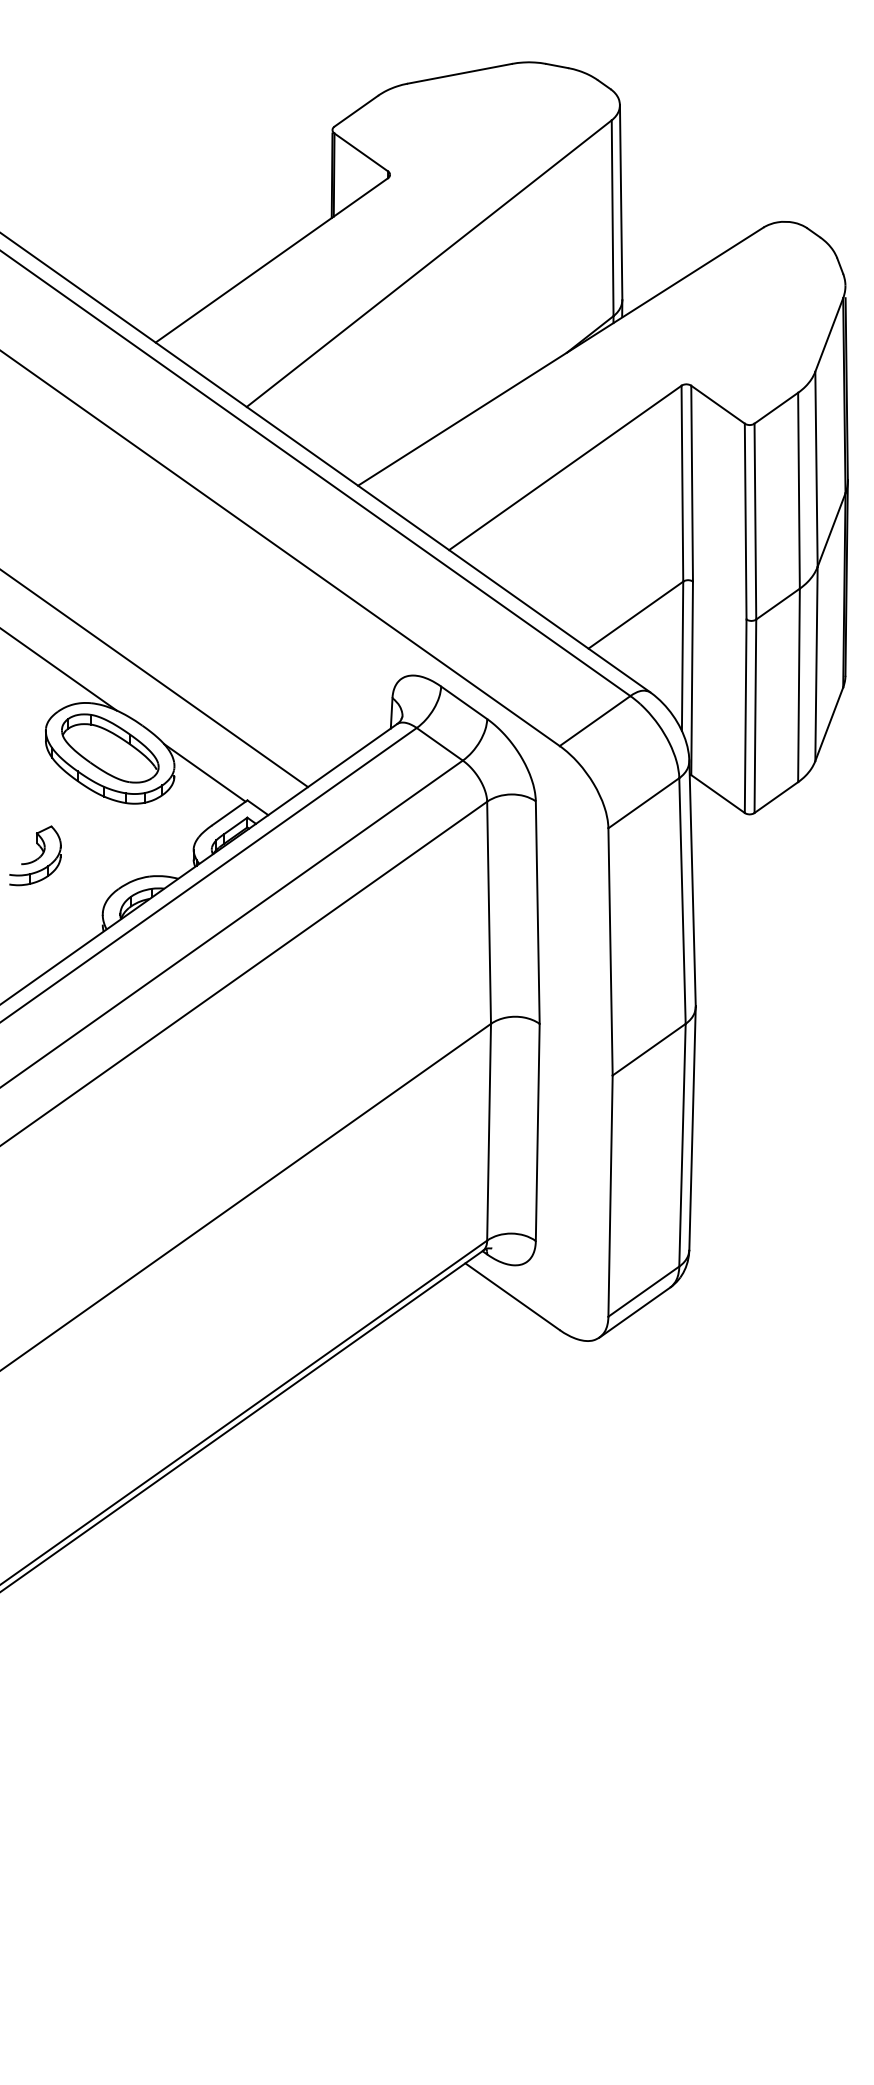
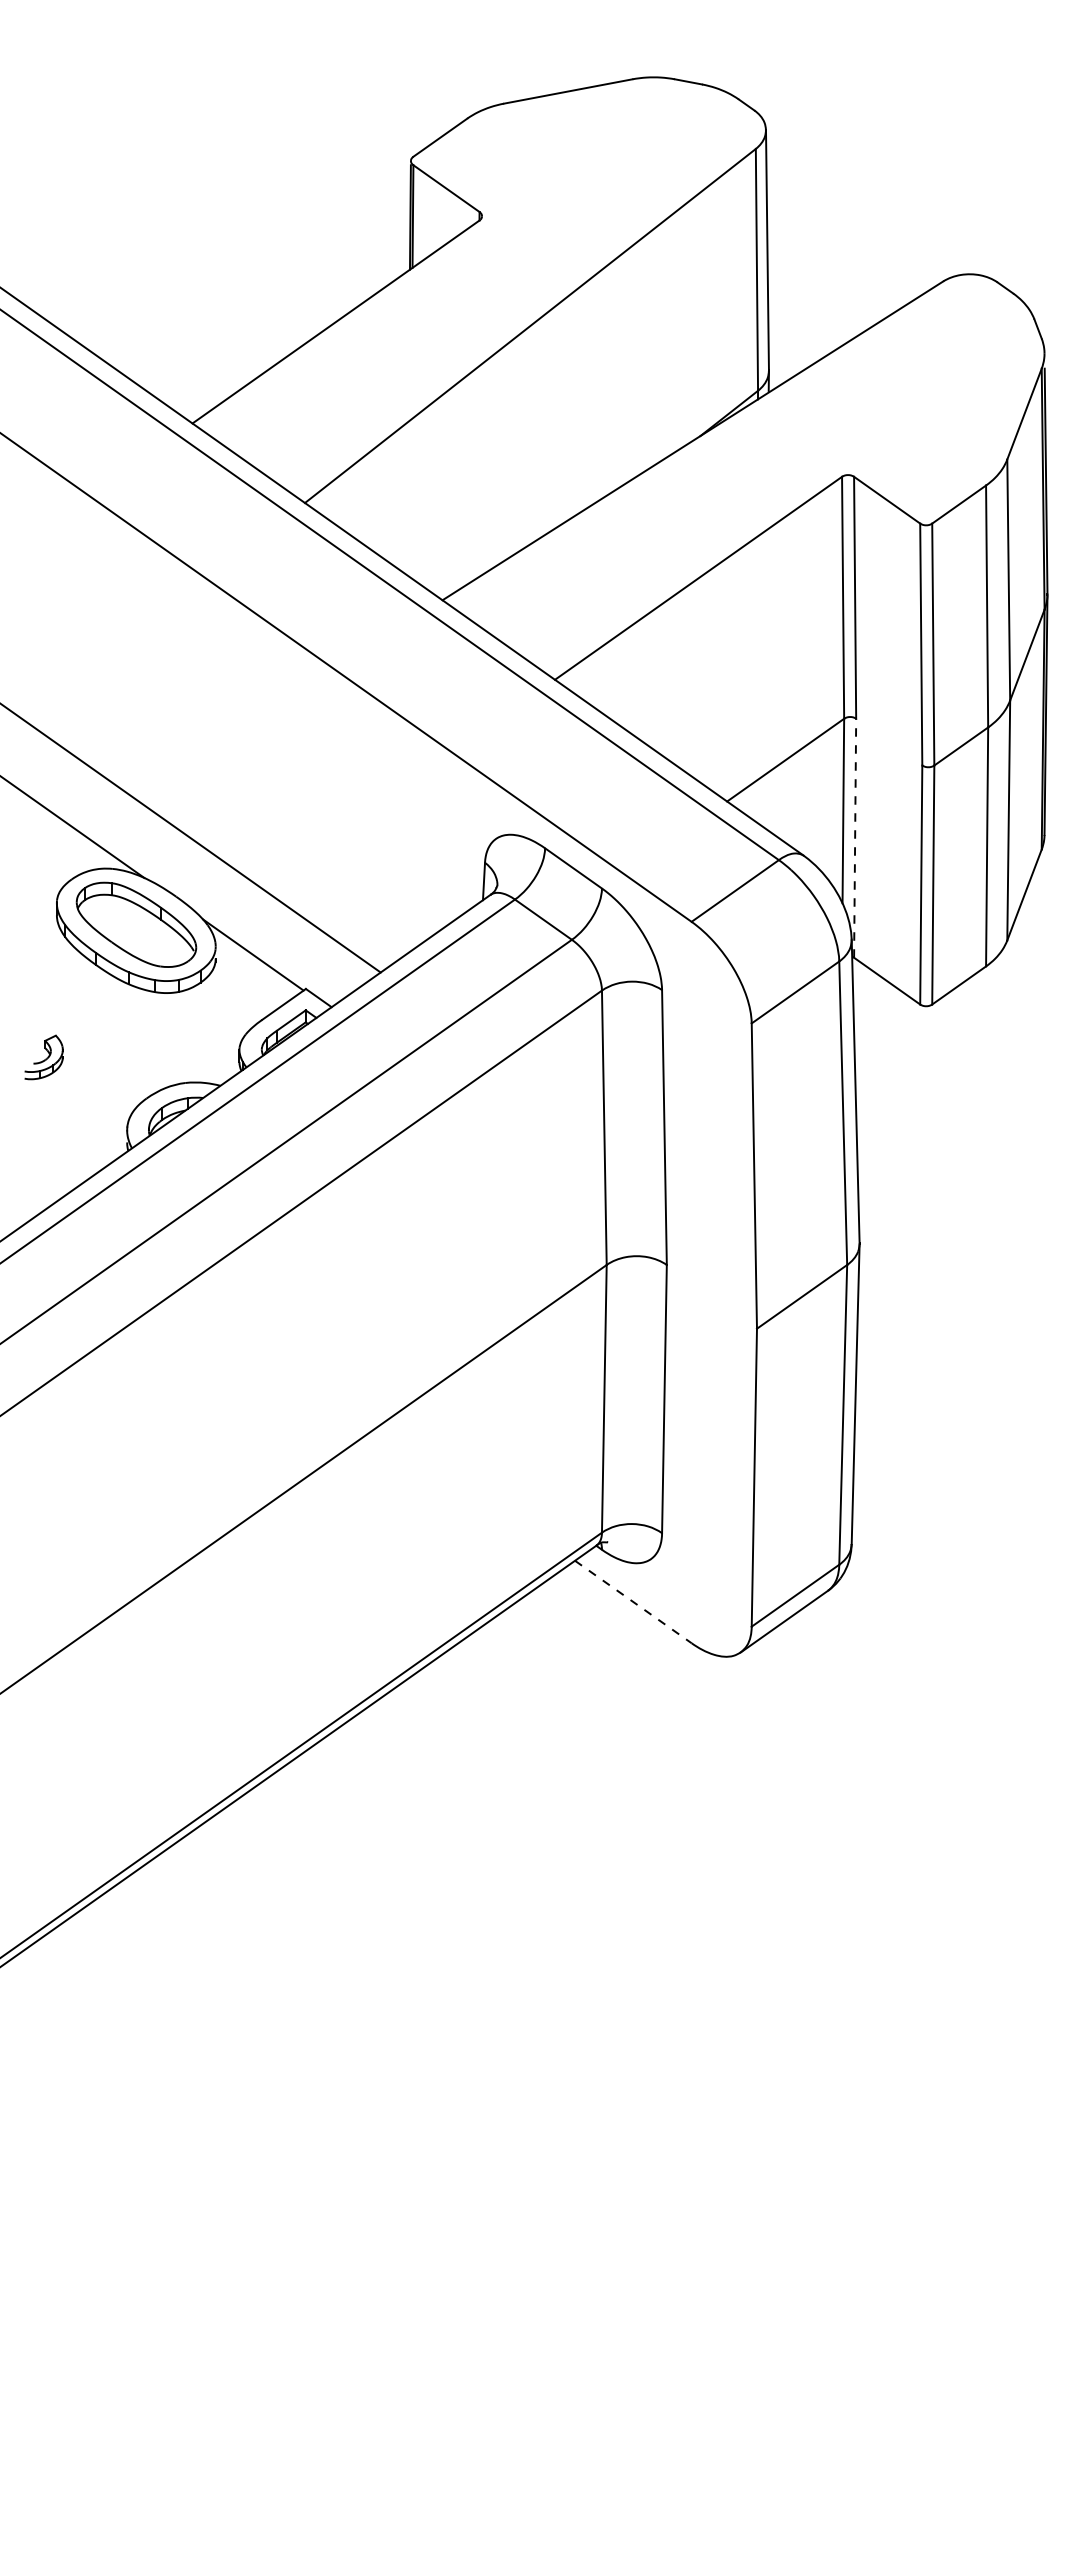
line: (692, 677) -> (855, 837), solid -> dashed
part: (35, 855) -> (43, 1057), size x0.6
line: (512, 1297) -> (633, 1602), solid -> dashed

